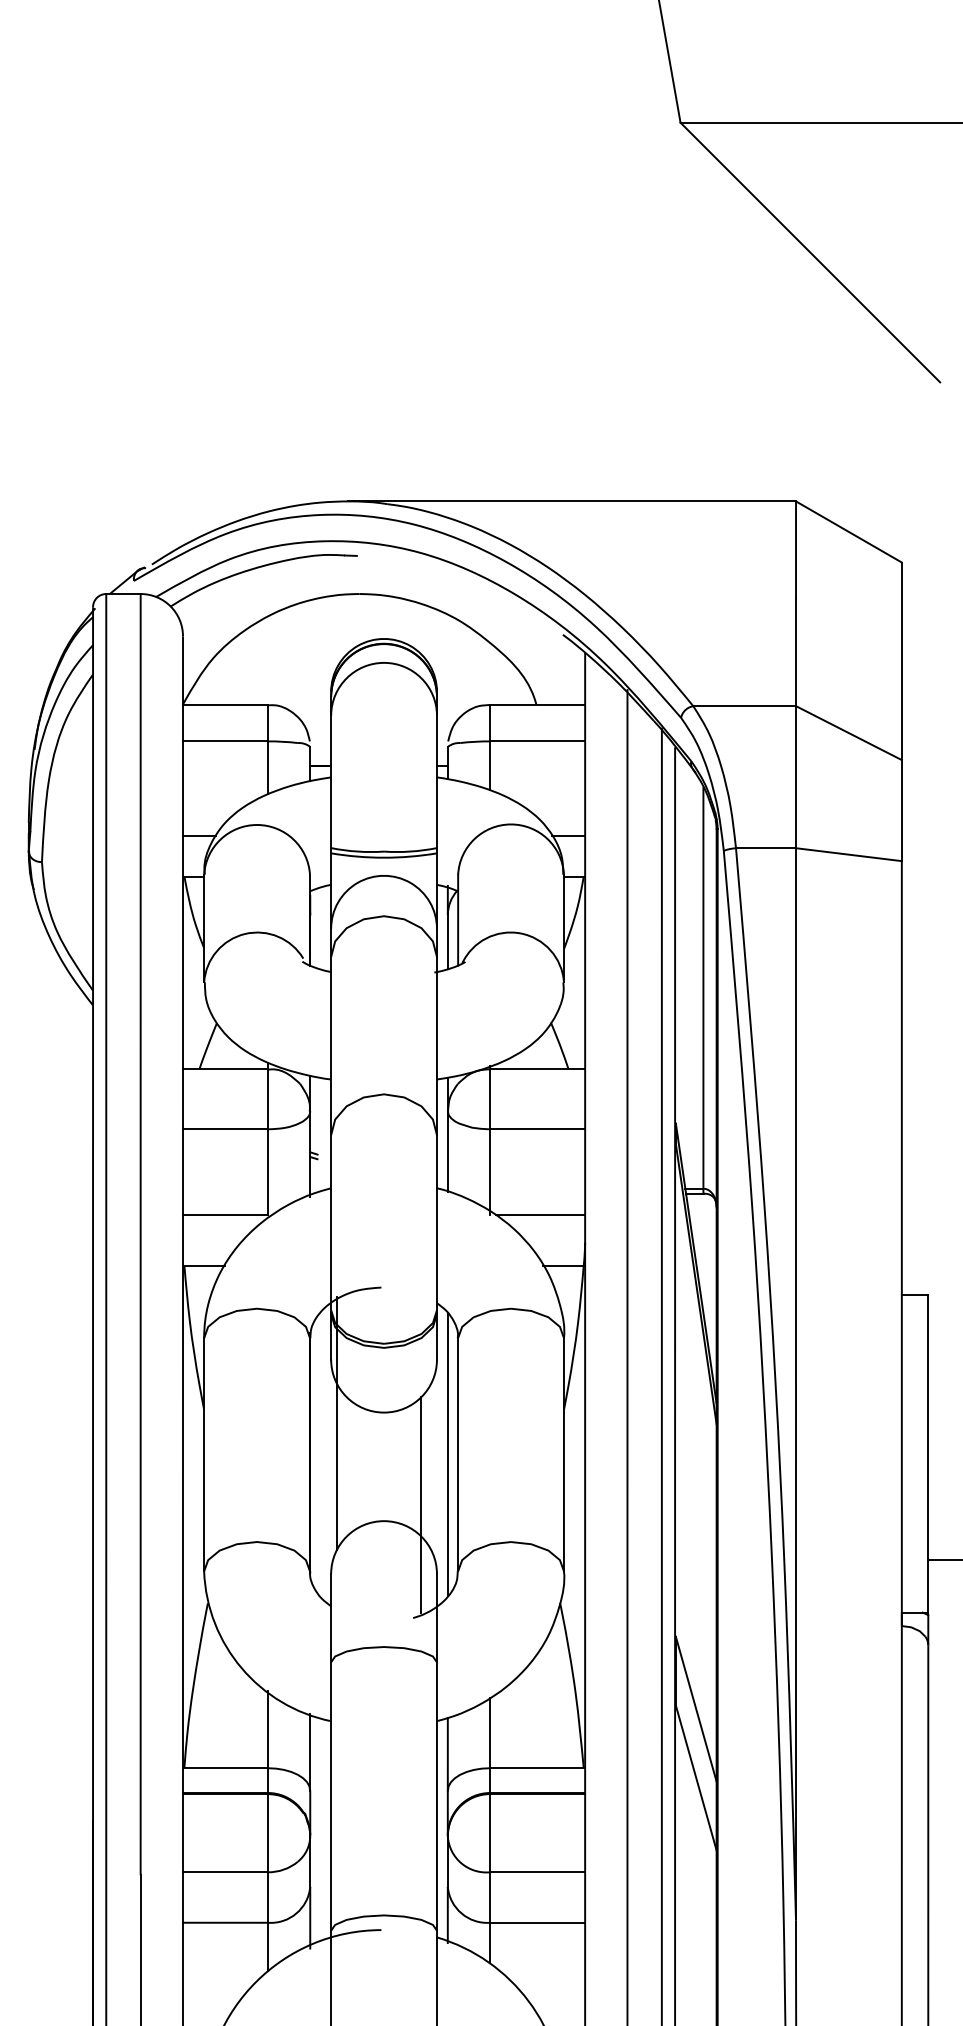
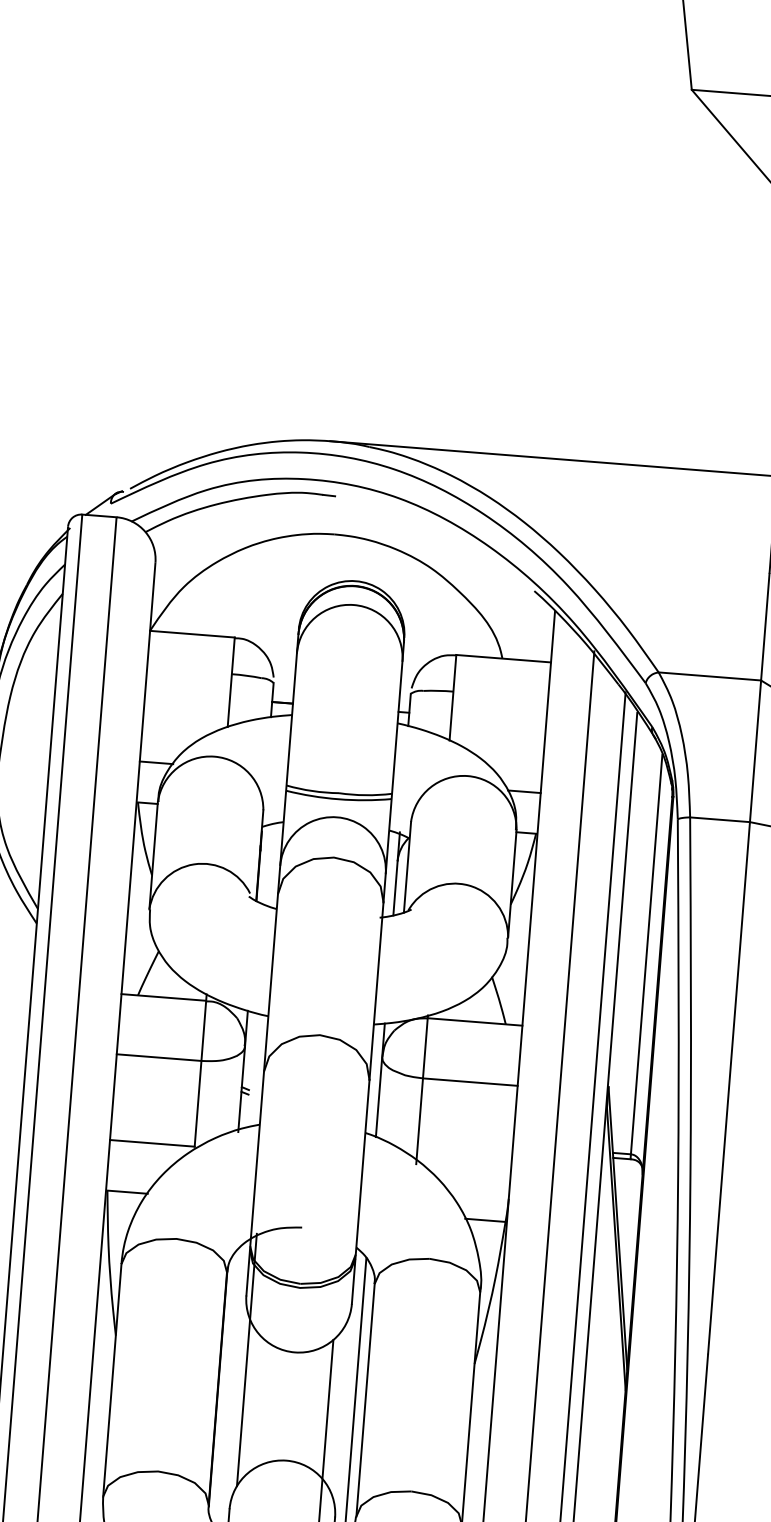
line: (225, 741) -> (189, 670), removed
line: (537, 741) -> (500, 695), removed
line: (540, 1215) -> (466, 1168), removed

